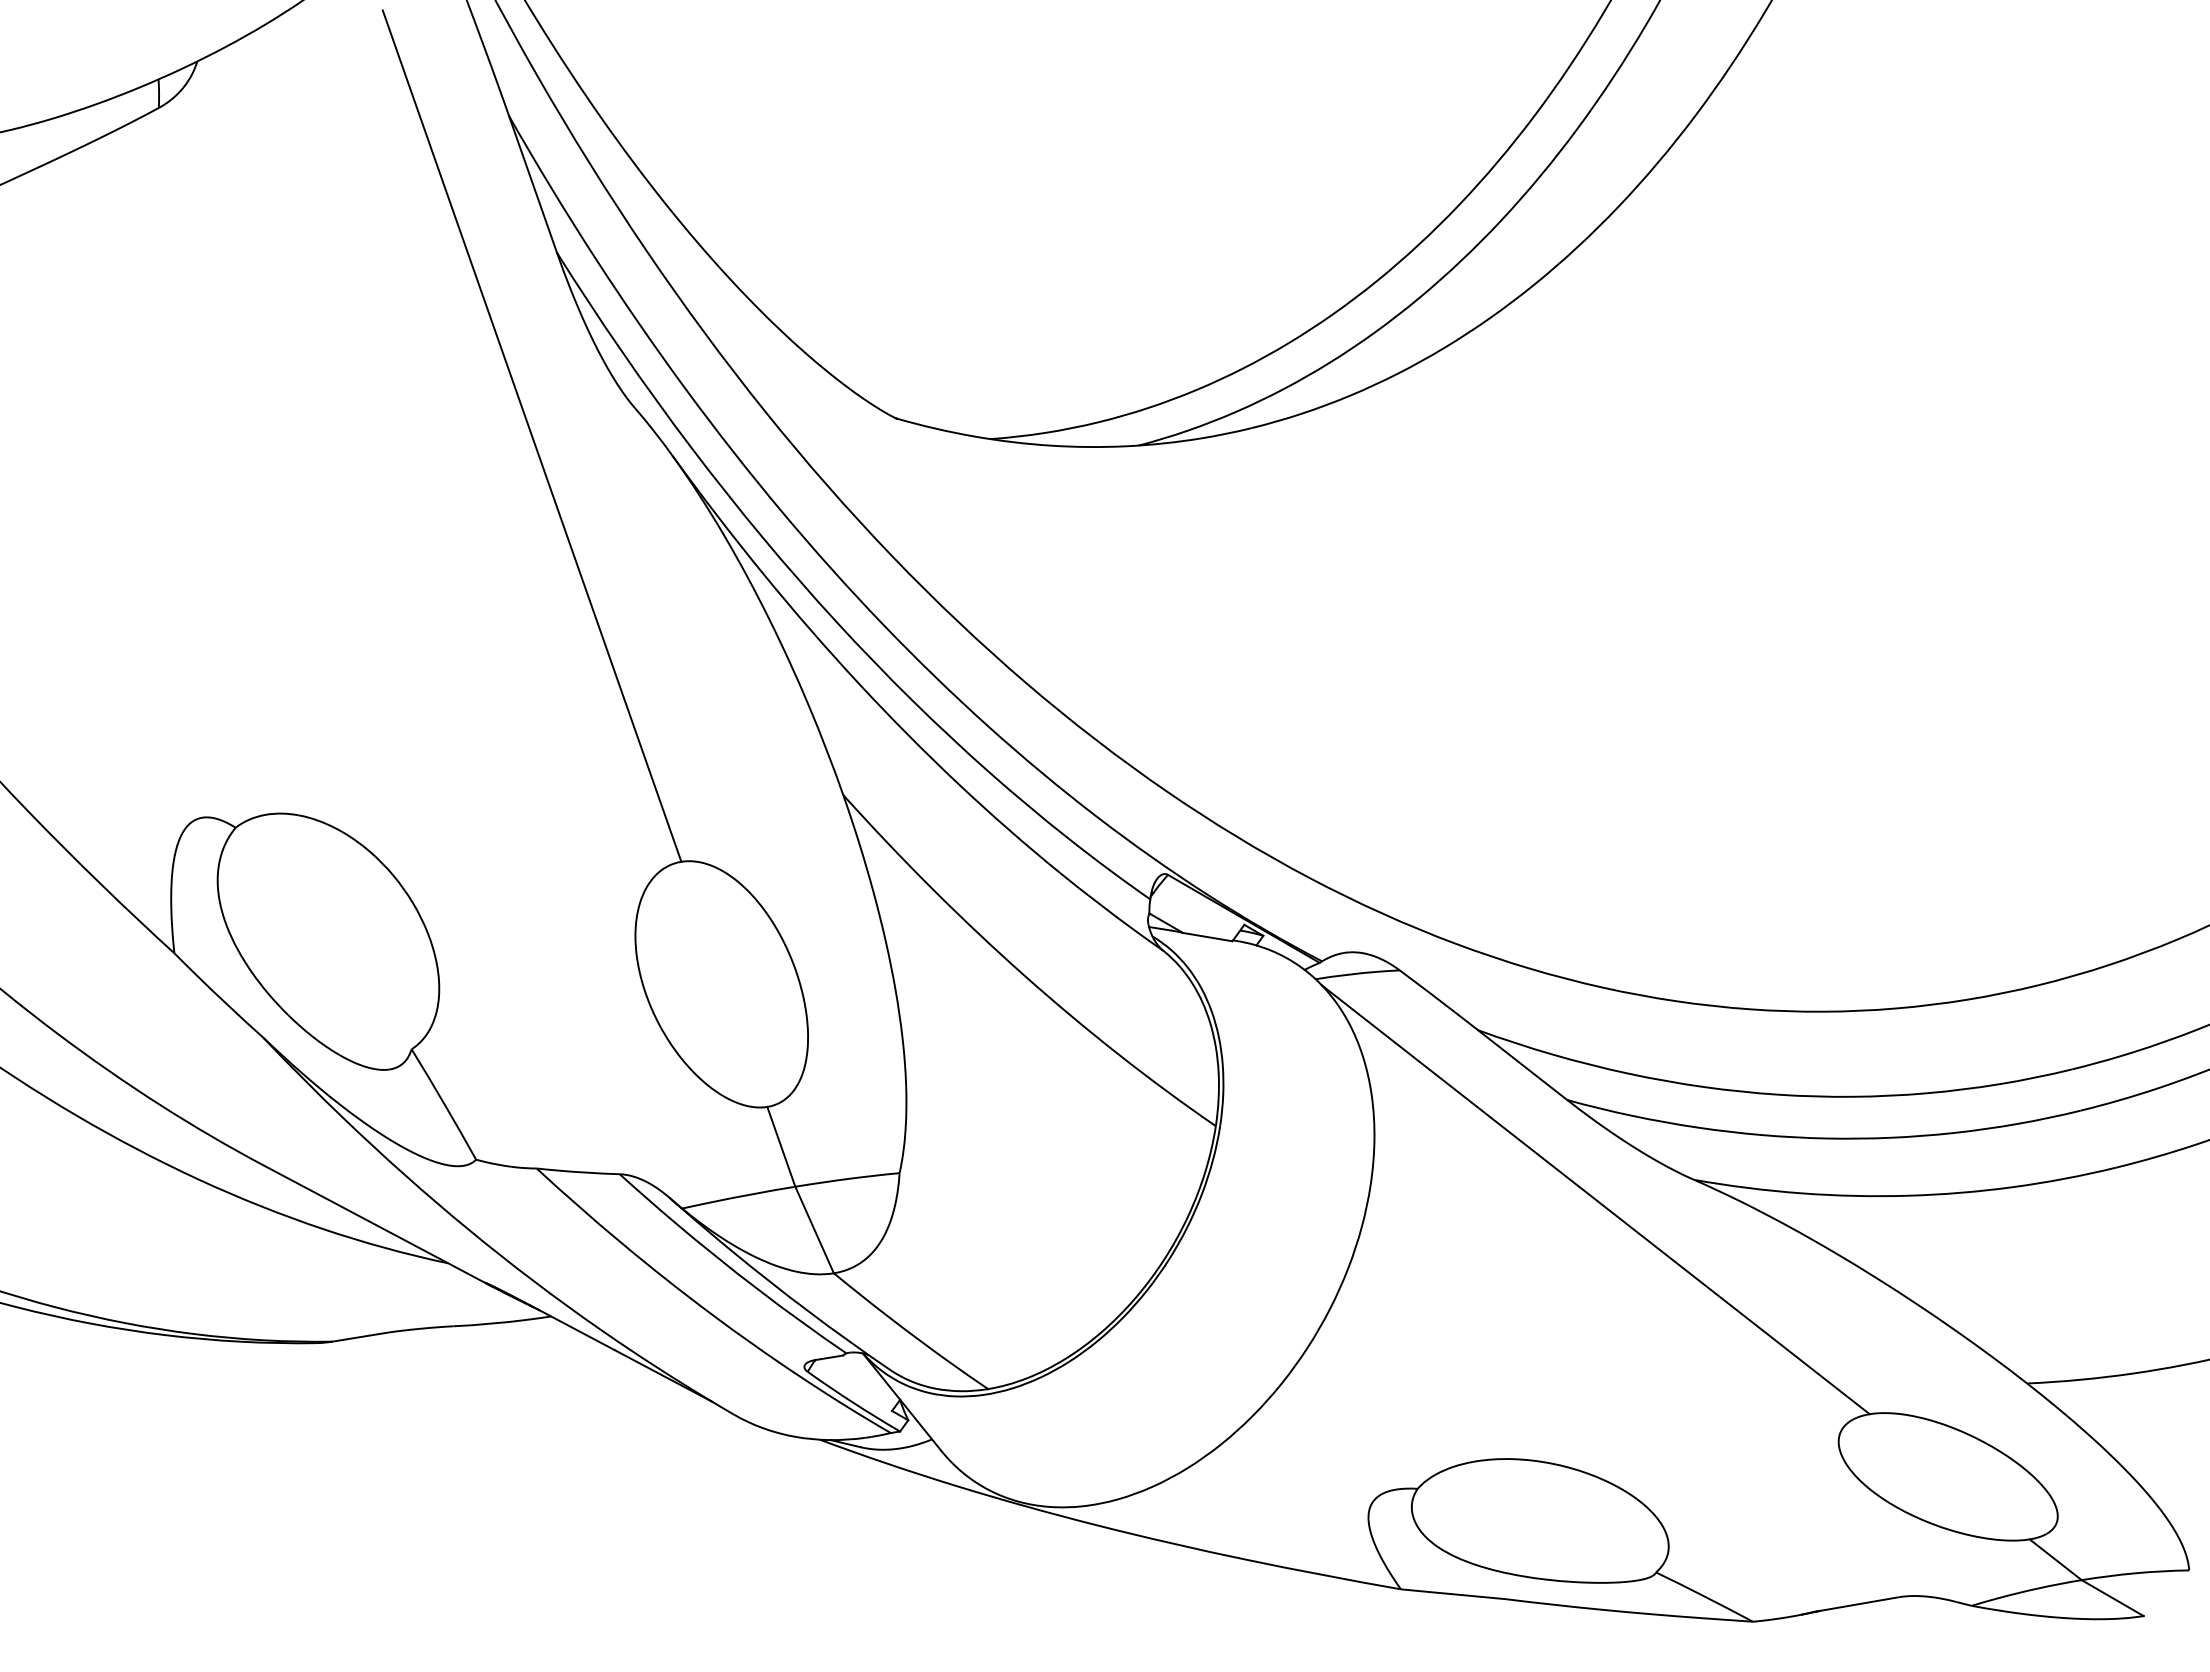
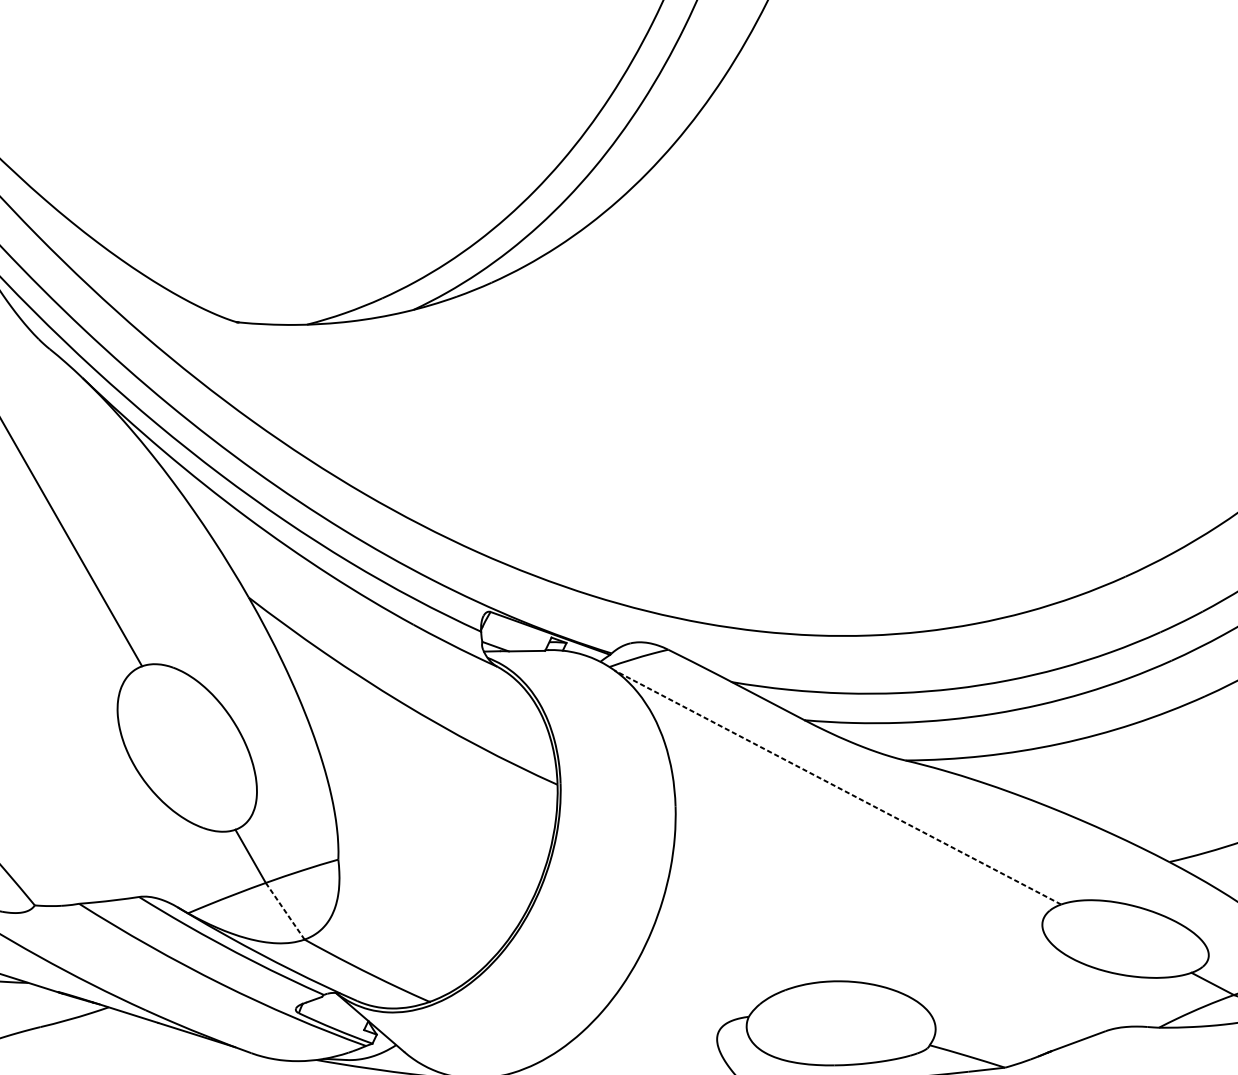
line: (1595, 1199) -> (837, 787), solid -> dashed
line: (814, 1230) -> (285, 911), solid -> dashed

